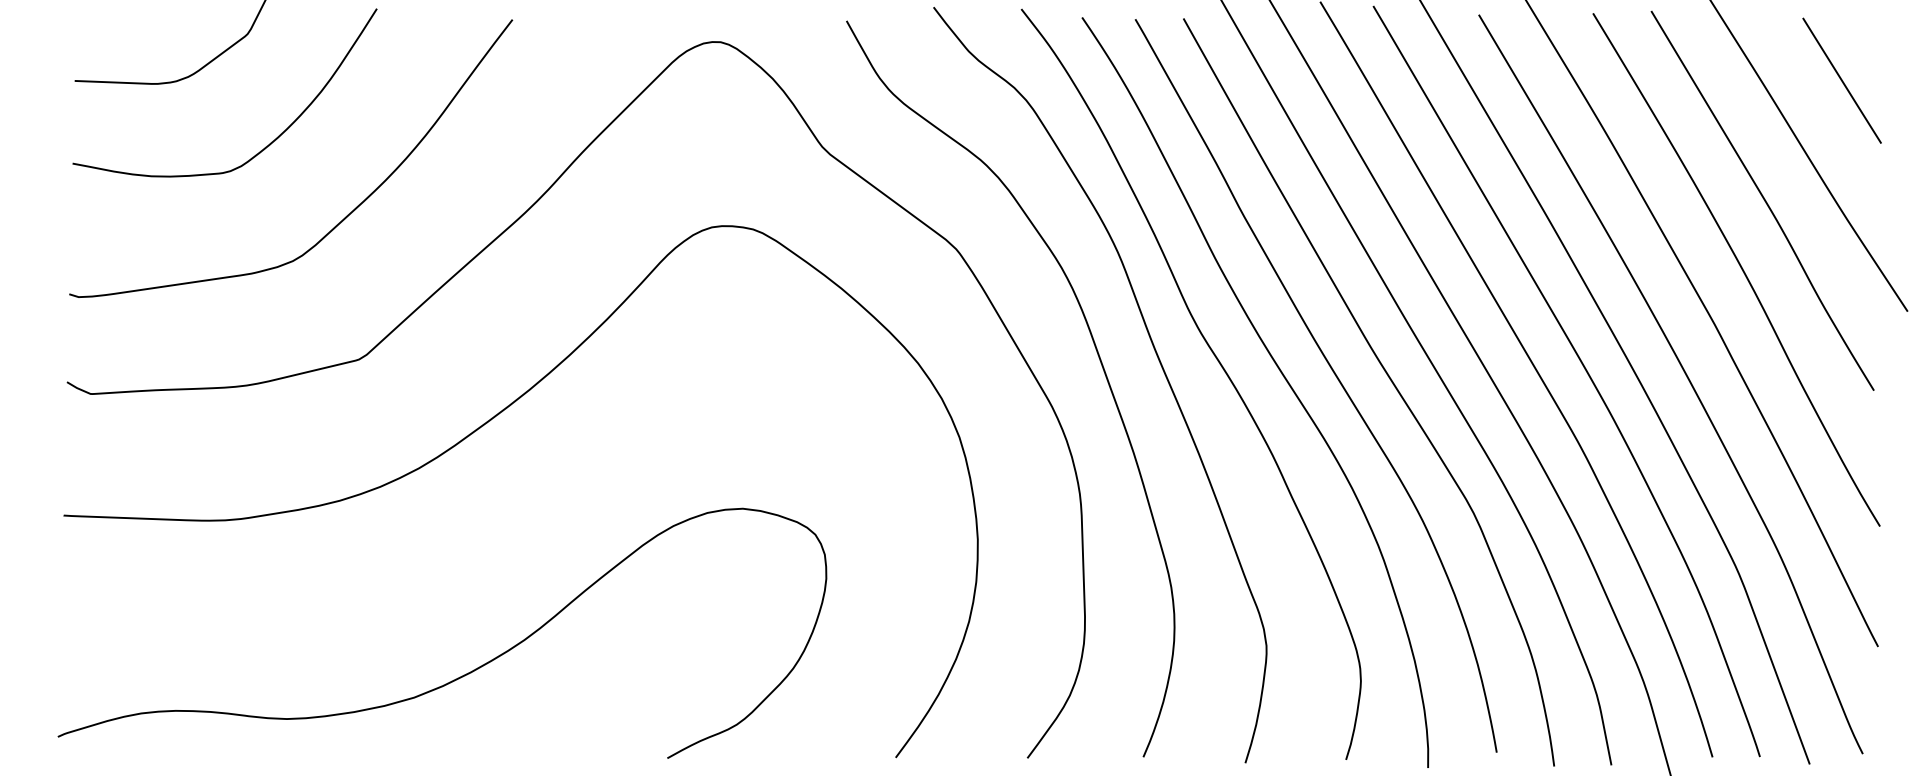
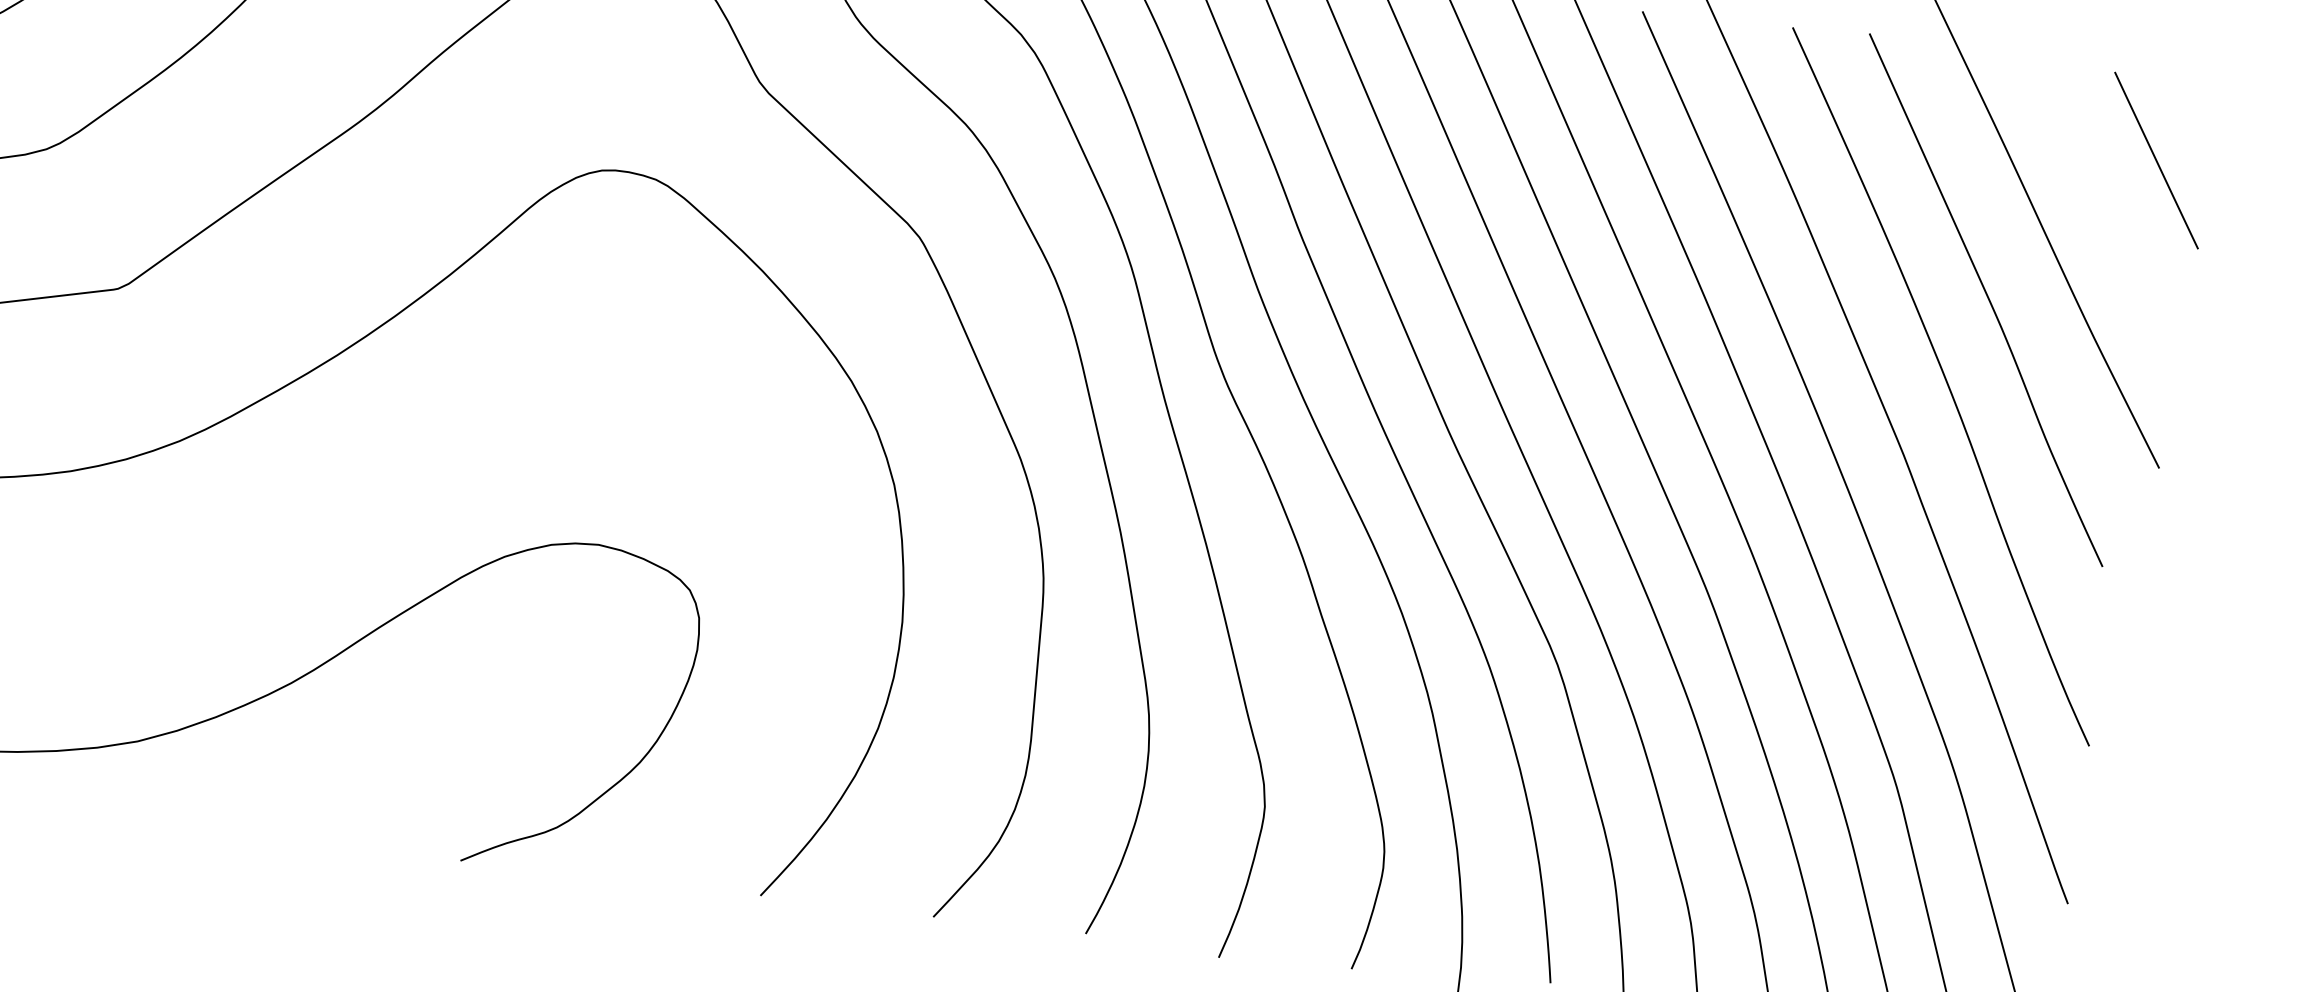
line: (1841, 80) -> (2155, 160), moved

